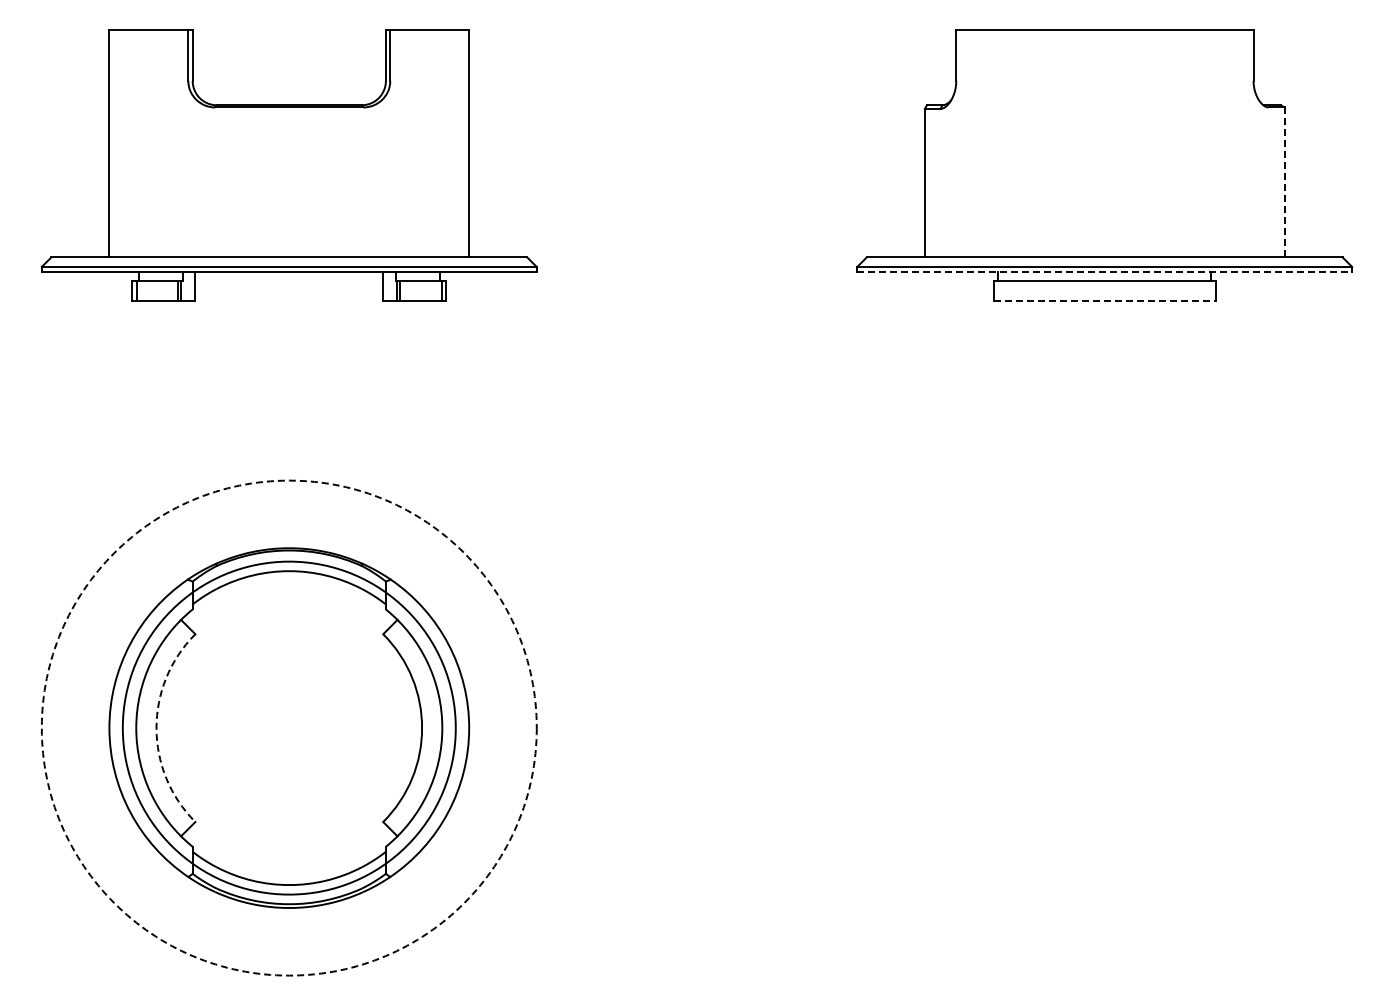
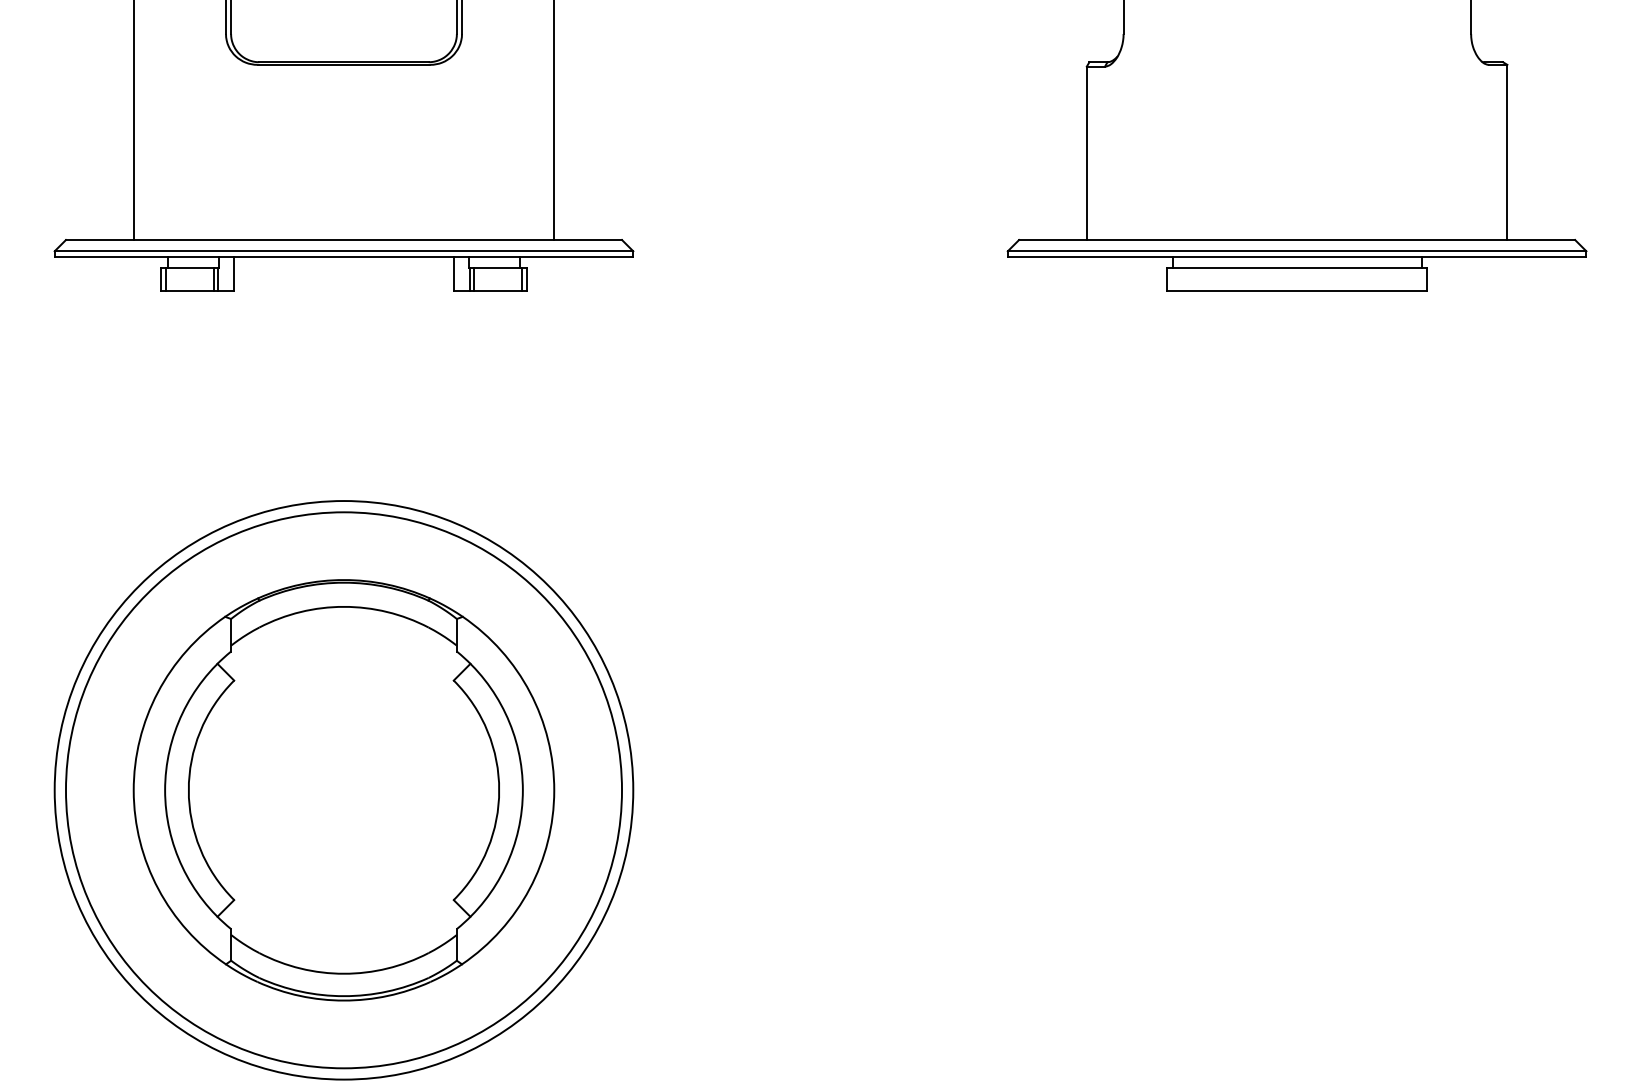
line: (1284, 182) -> (1507, 152), dashed -> solid
line: (1105, 271) -> (1298, 256), dashed -> solid
line: (1104, 300) -> (1296, 290), dashed -> solid
circle: (288, 727) -> (343, 789), dashed -> solid
circle: (289, 727) -> (344, 789), size x1.43
arc: (156, 728) -> (188, 790), dashed -> solid

